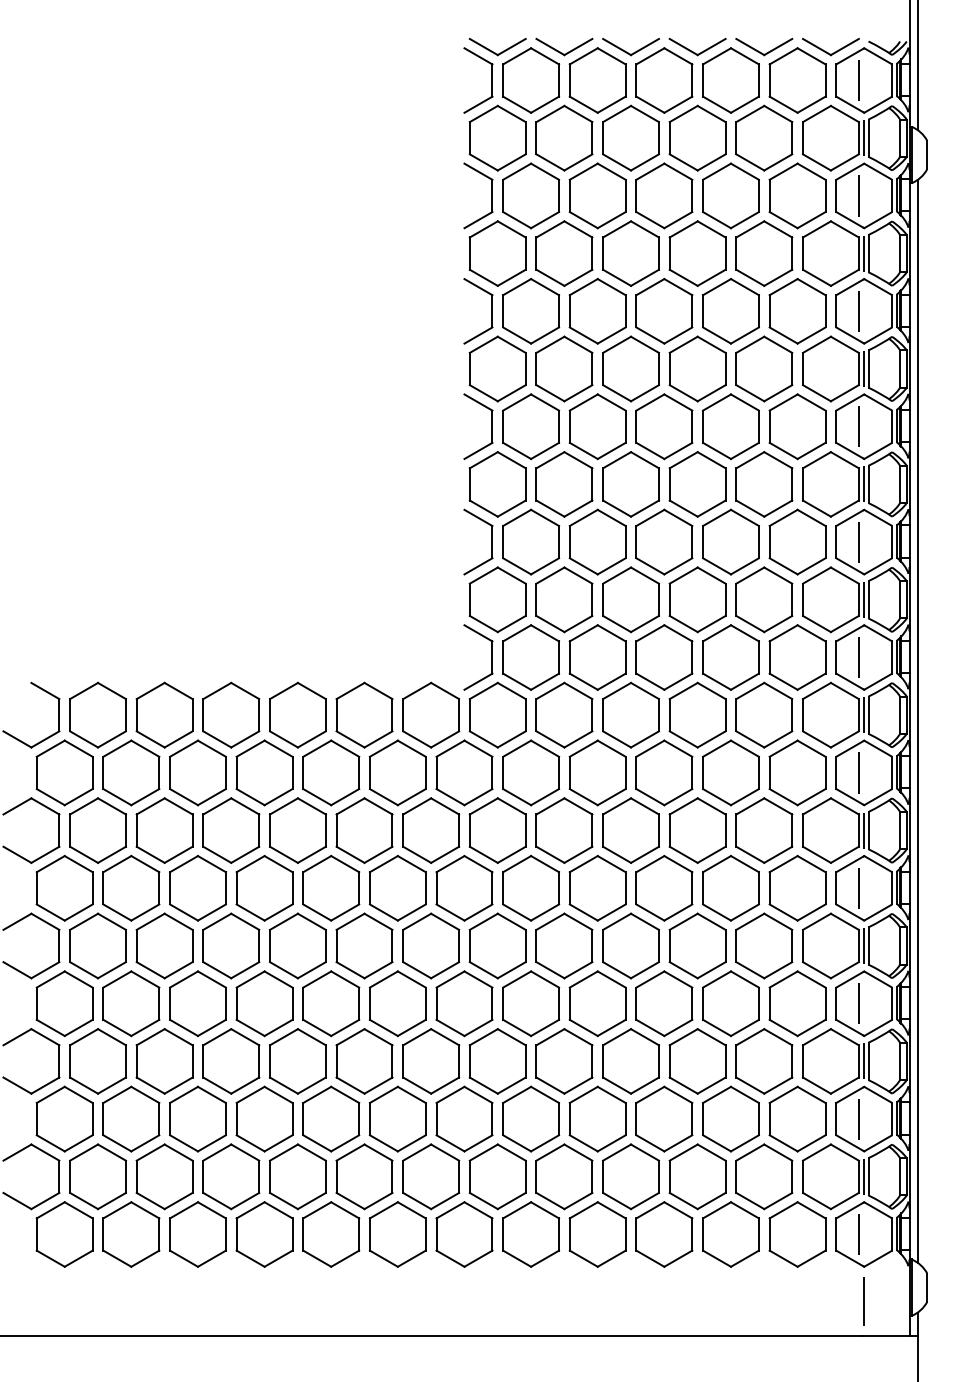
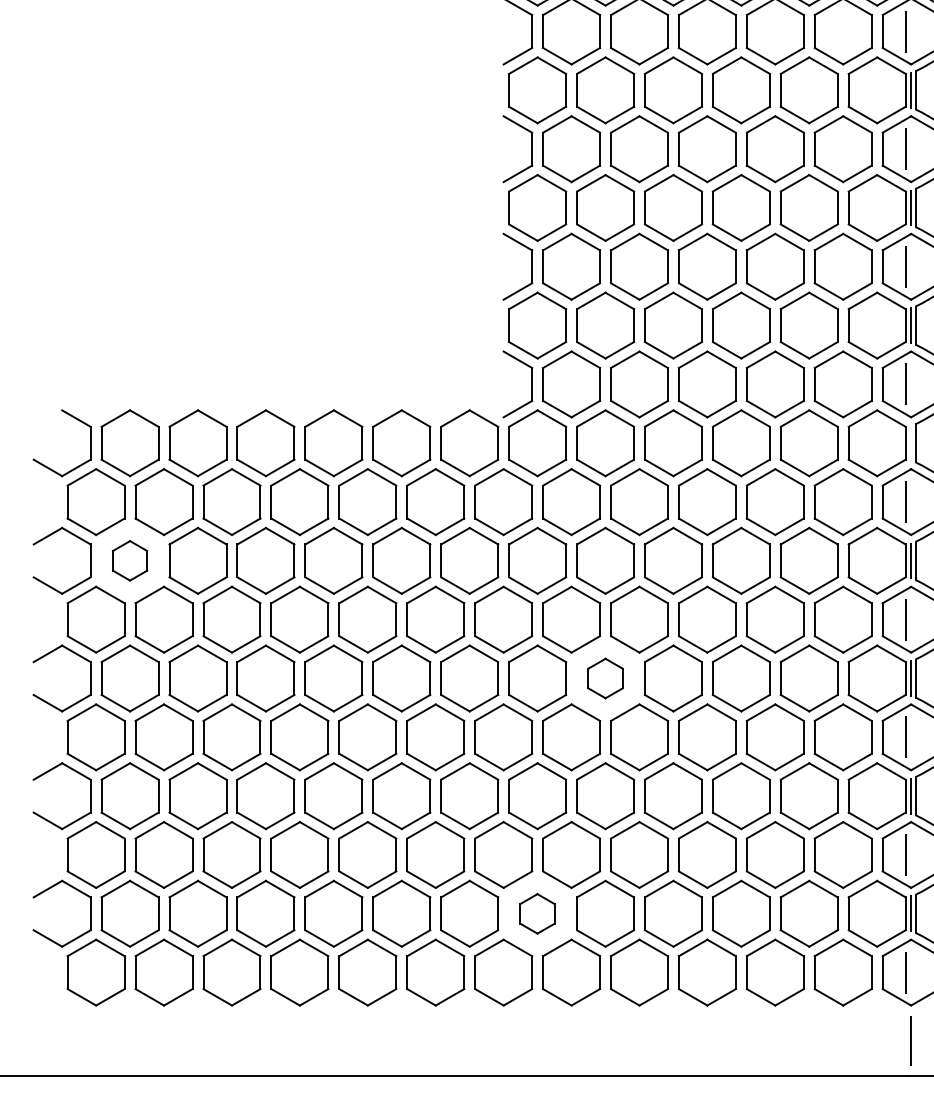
line: (863, 715) -> (910, 443), removed
part: (97, 830) -> (129, 560), size x0.6
part: (564, 945) -> (605, 678), size x0.6
part: (497, 1176) -> (537, 913), size x0.6

